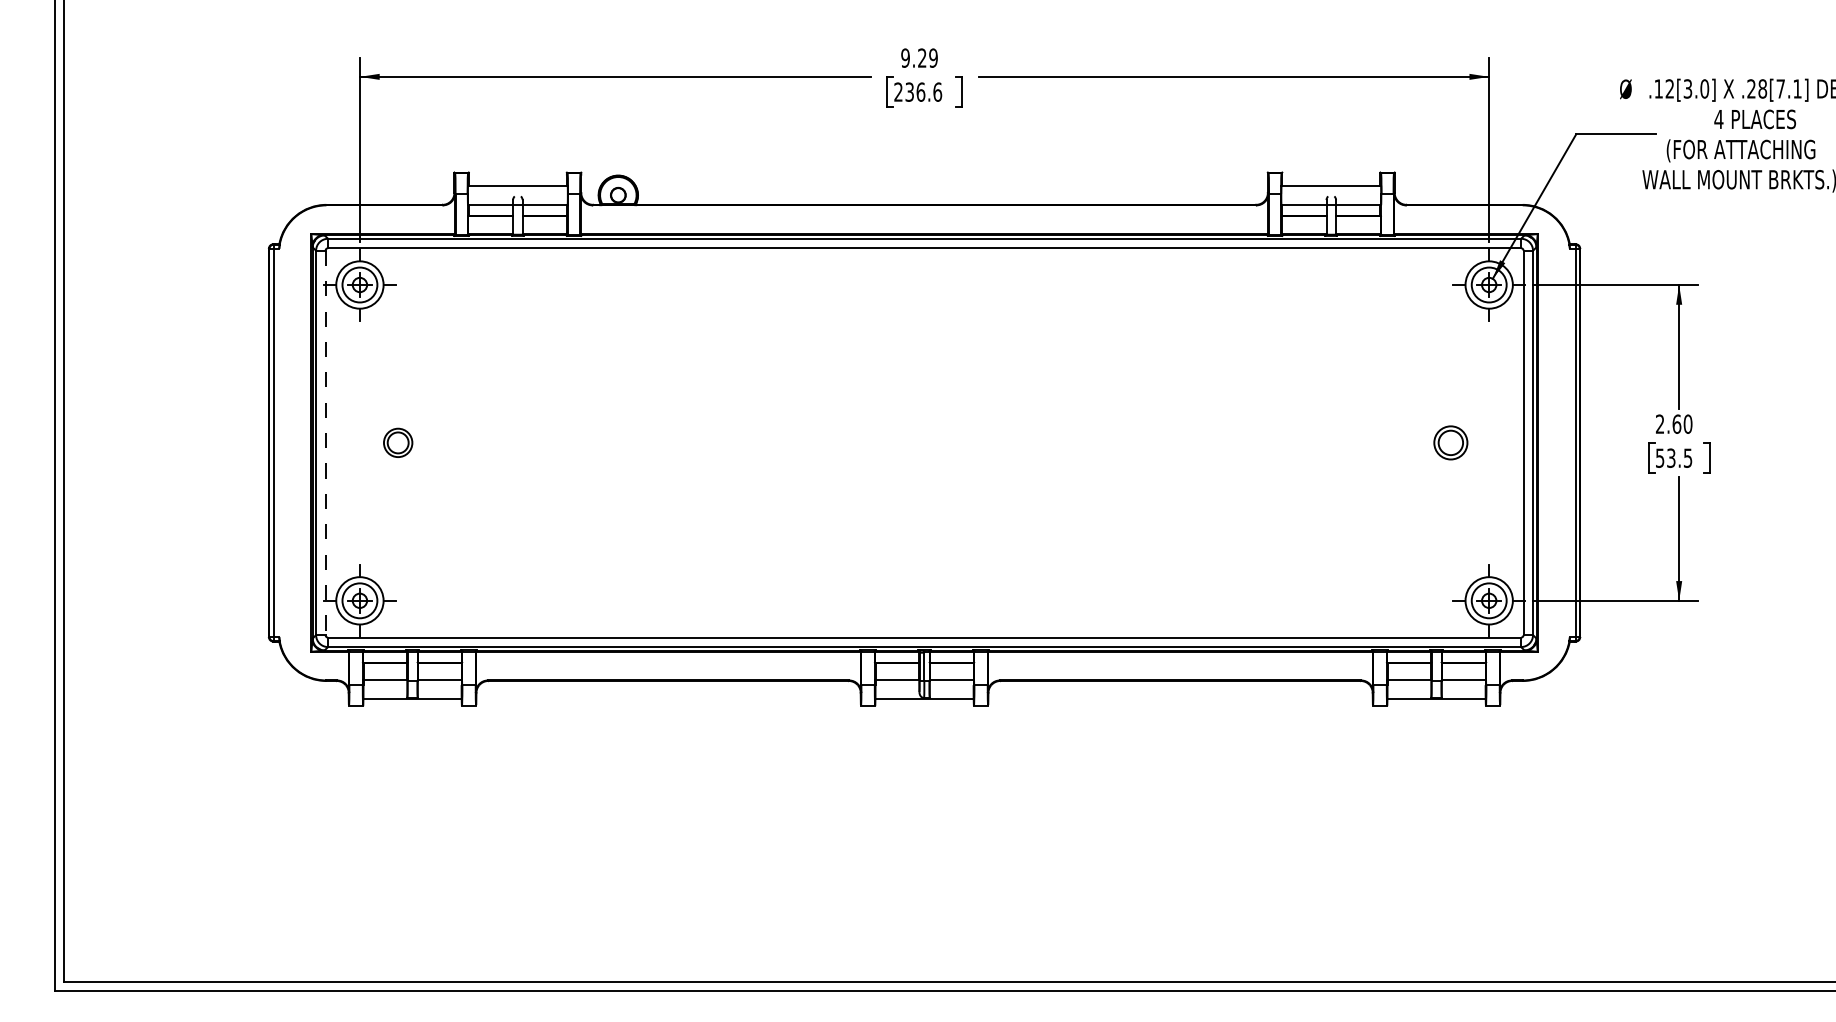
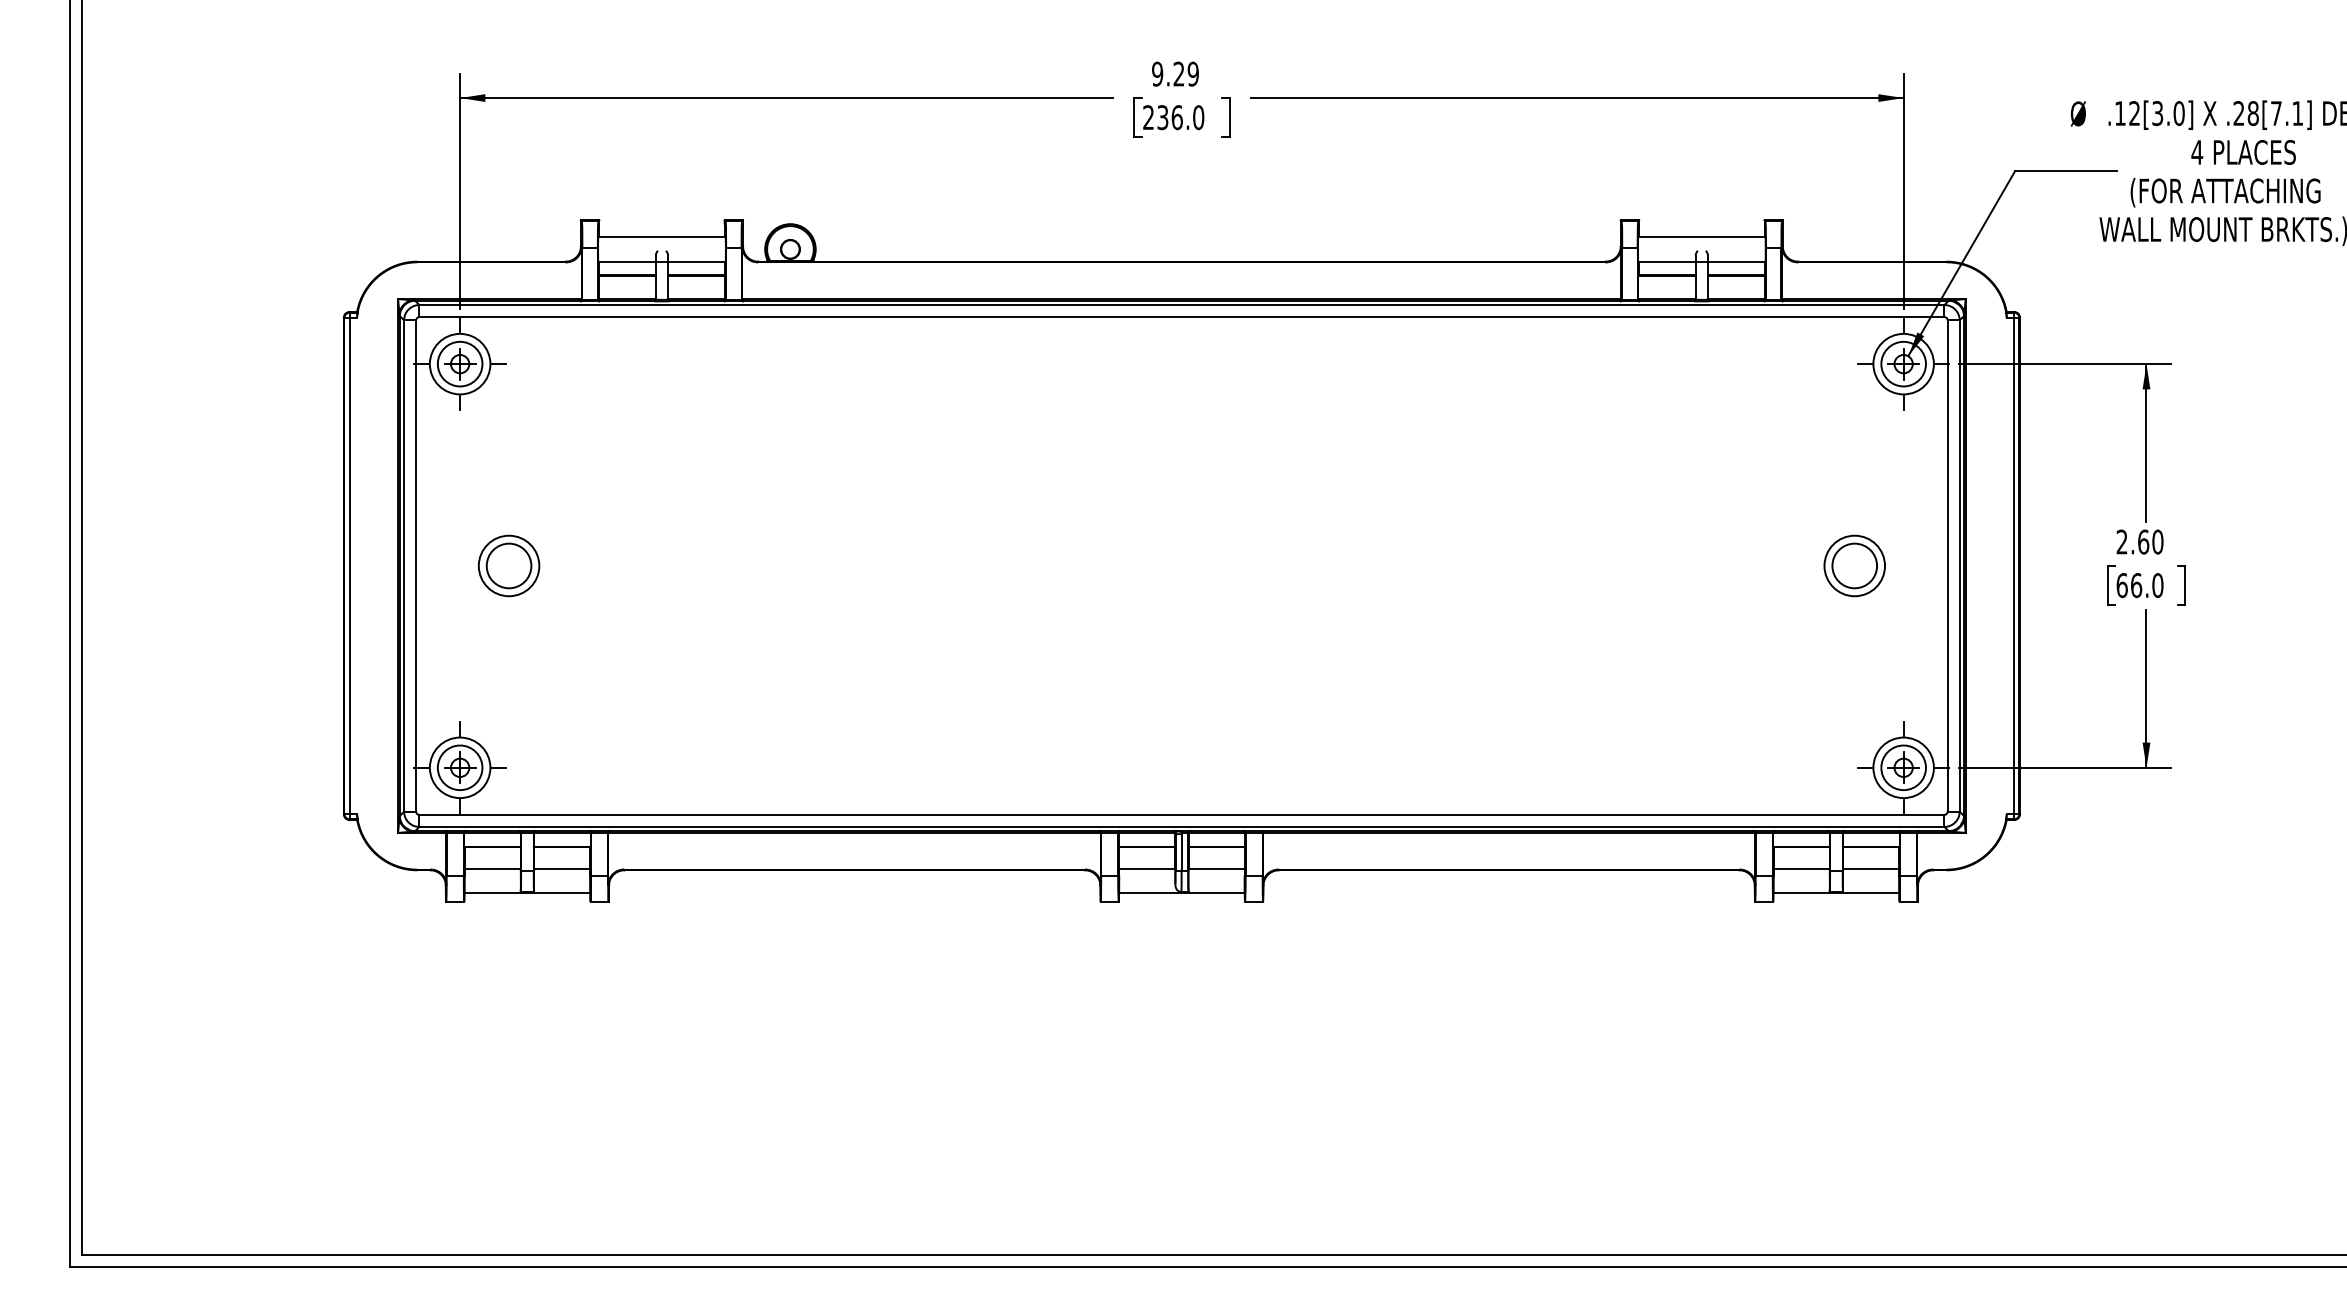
text: (937, 92) -> (1198, 117), 236.6 -> 236.0
line: (325, 442) -> (416, 565), dashed -> solid
part: (397, 442) -> (508, 565), size x1.67
part: (1450, 442) -> (1854, 565), size x1.43
text: (1673, 458) -> (2139, 585), 53.5 -> 66.0

